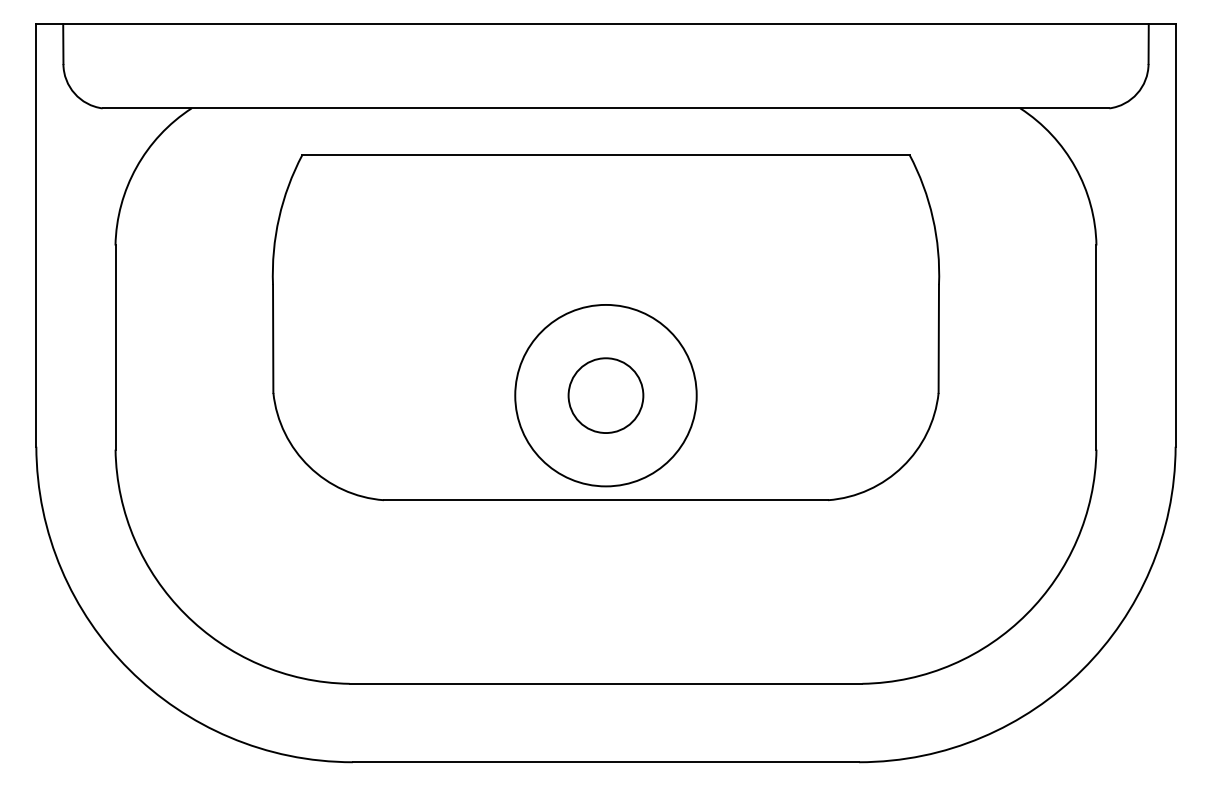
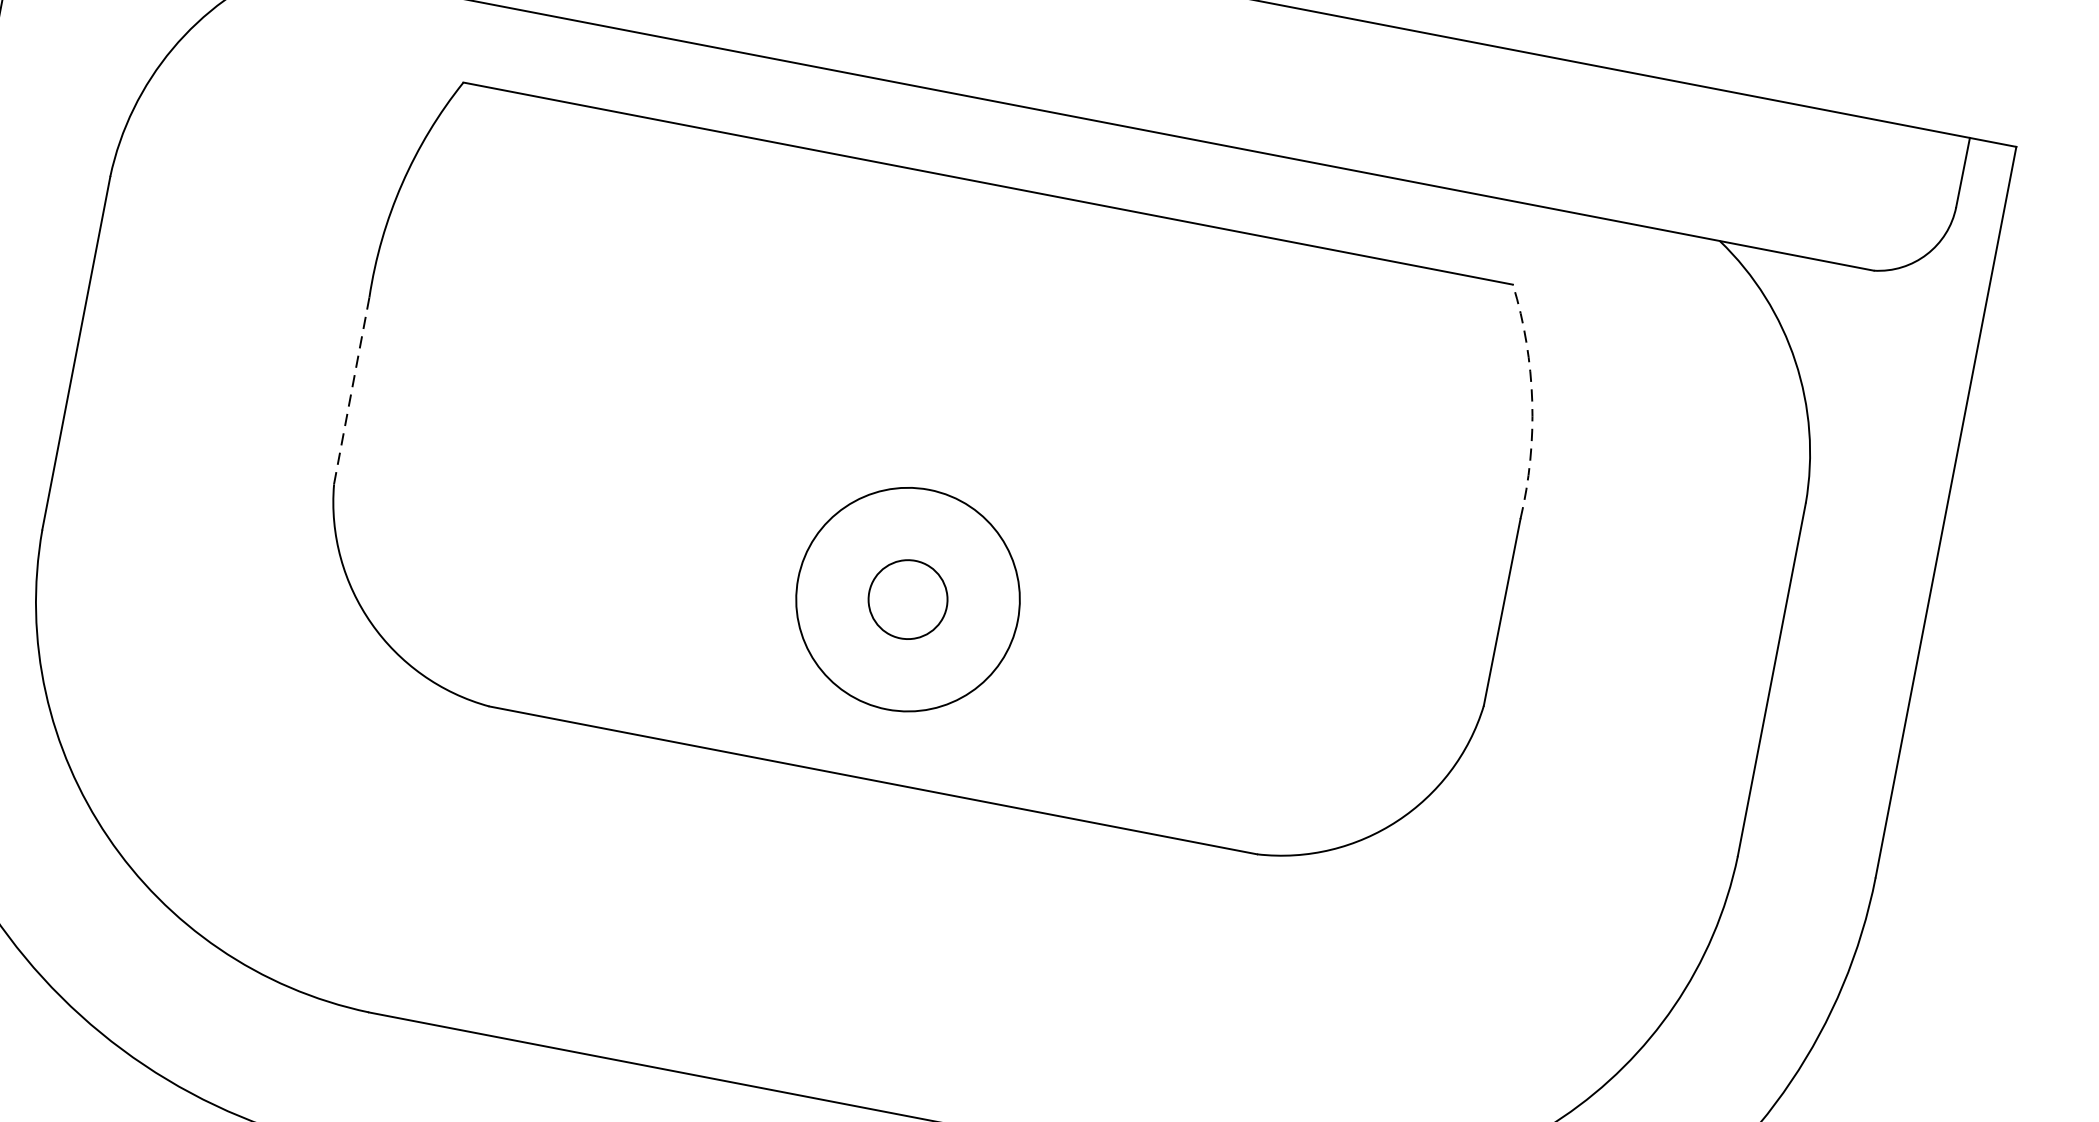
arc: (932, 218) -> (1531, 402), solid -> dashed
line: (273, 339) -> (352, 391), solid -> dashed
circle: (605, 395) -> (907, 599), size x0.6
circle: (605, 395) -> (907, 599), size x0.7

